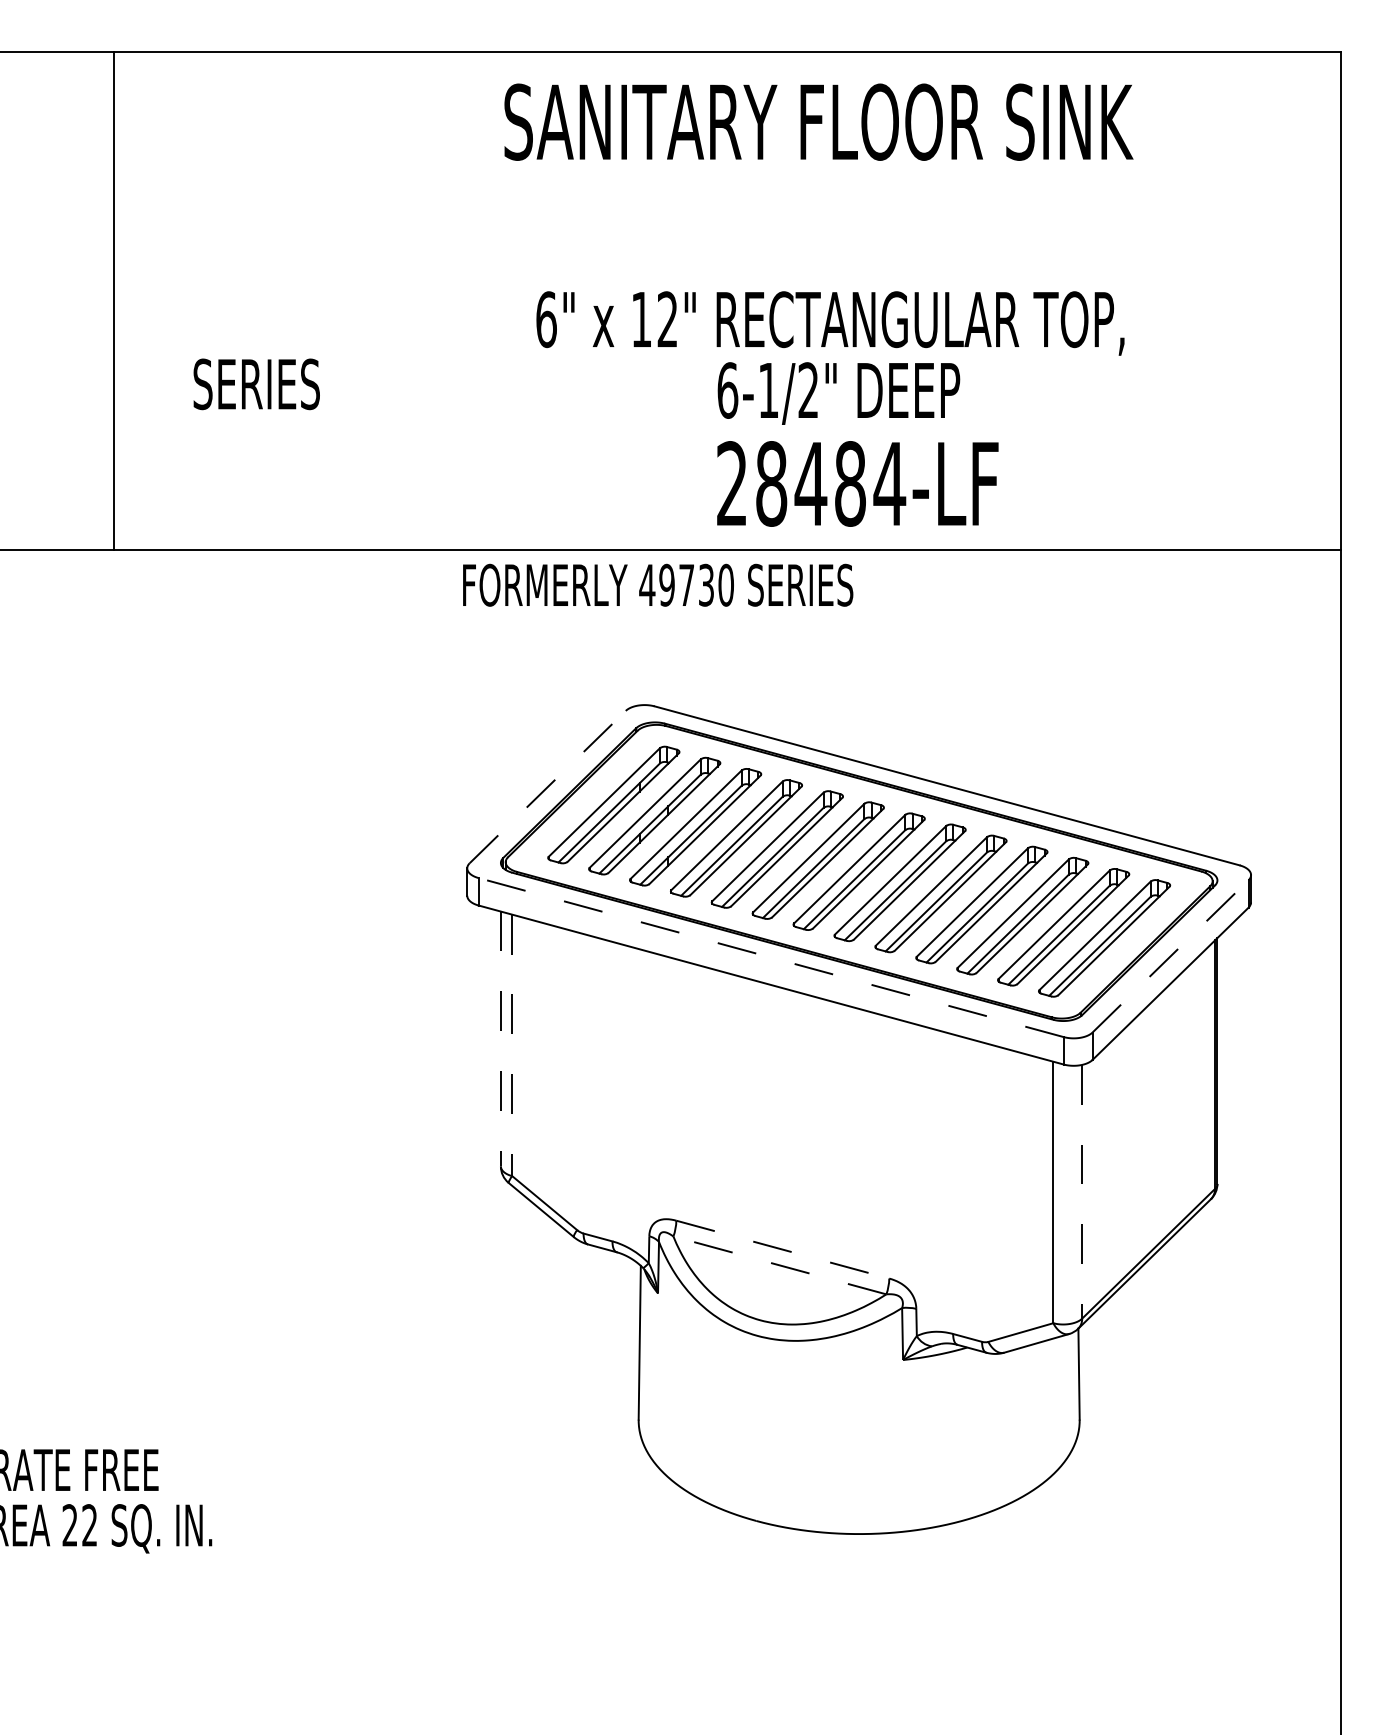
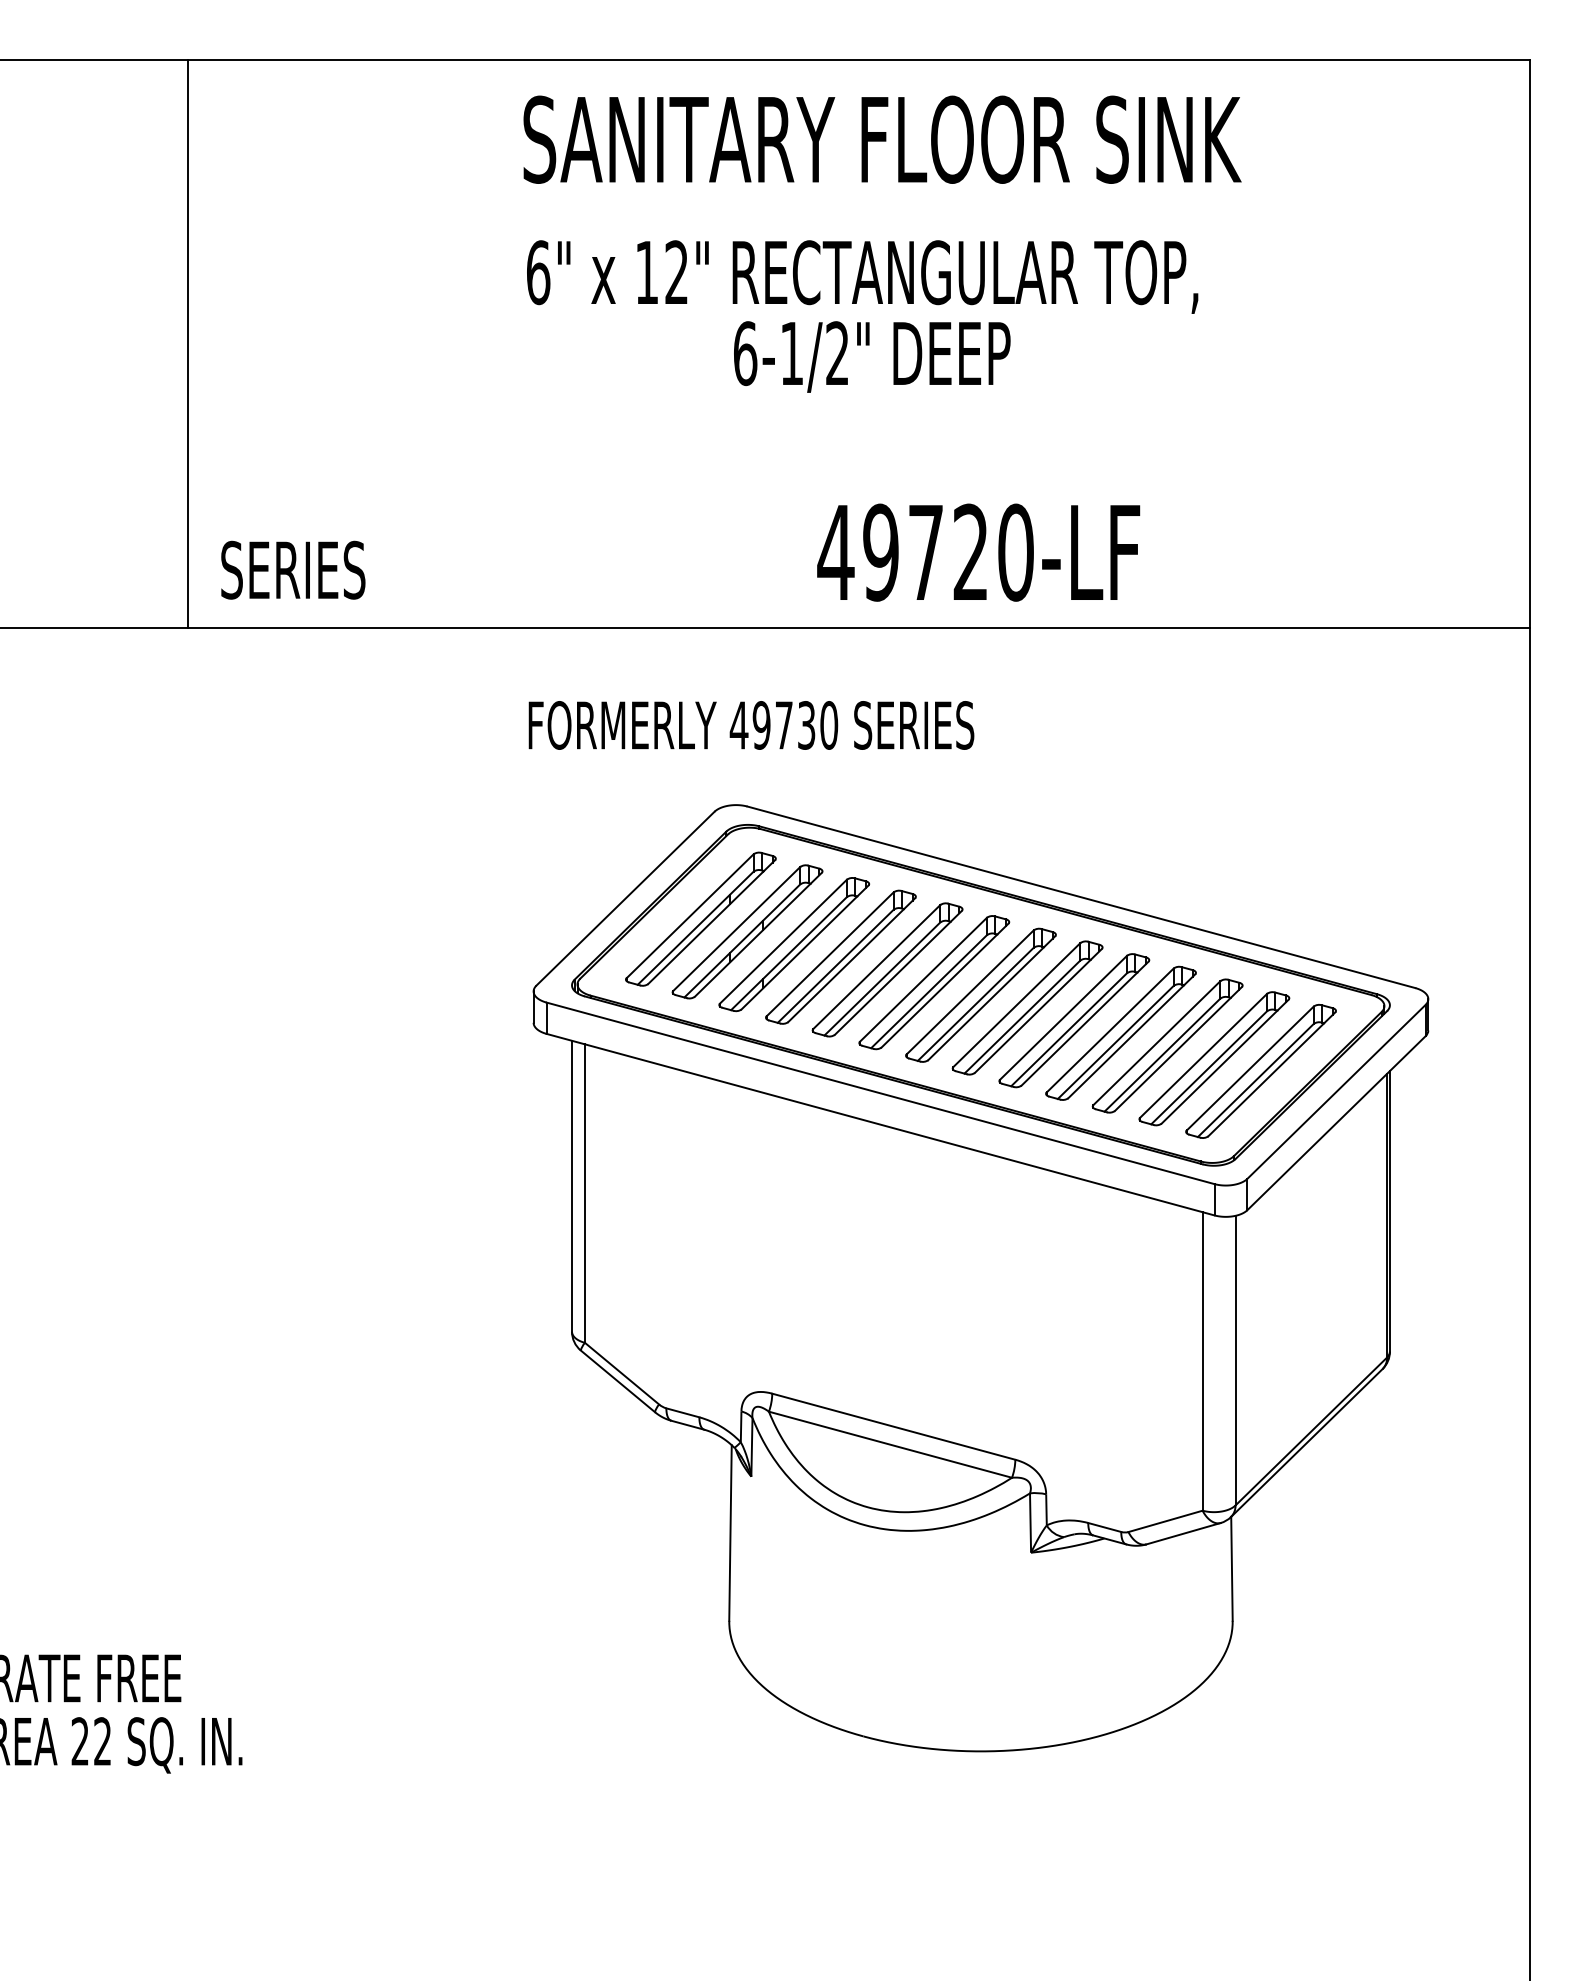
text: (818, 121) -> (882, 138), moved
line: (114, 300) -> (188, 343), moved
text: (830, 357) -> (862, 315), moved
text: (256, 384) -> (293, 570), moved
text: (810, 483) -> (925, 552), 28484-LF -> 49720-LF
text: (658, 584) -> (751, 724), moved
line: (548, 786) -> (626, 898), dashed -> solid
line: (1170, 956) -> (1336, 1092), dashed -> solid
line: (770, 957) -> (879, 1093), dashed -> solid
line: (500, 1039) -> (571, 1186), dashed -> solid
line: (512, 1045) -> (585, 1193), dashed -> solid
line: (1082, 1191) -> (1235, 1360), dashed -> solid
line: (783, 1249) -> (894, 1426), dashed -> solid
line: (779, 1265) -> (890, 1444), dashed -> solid

